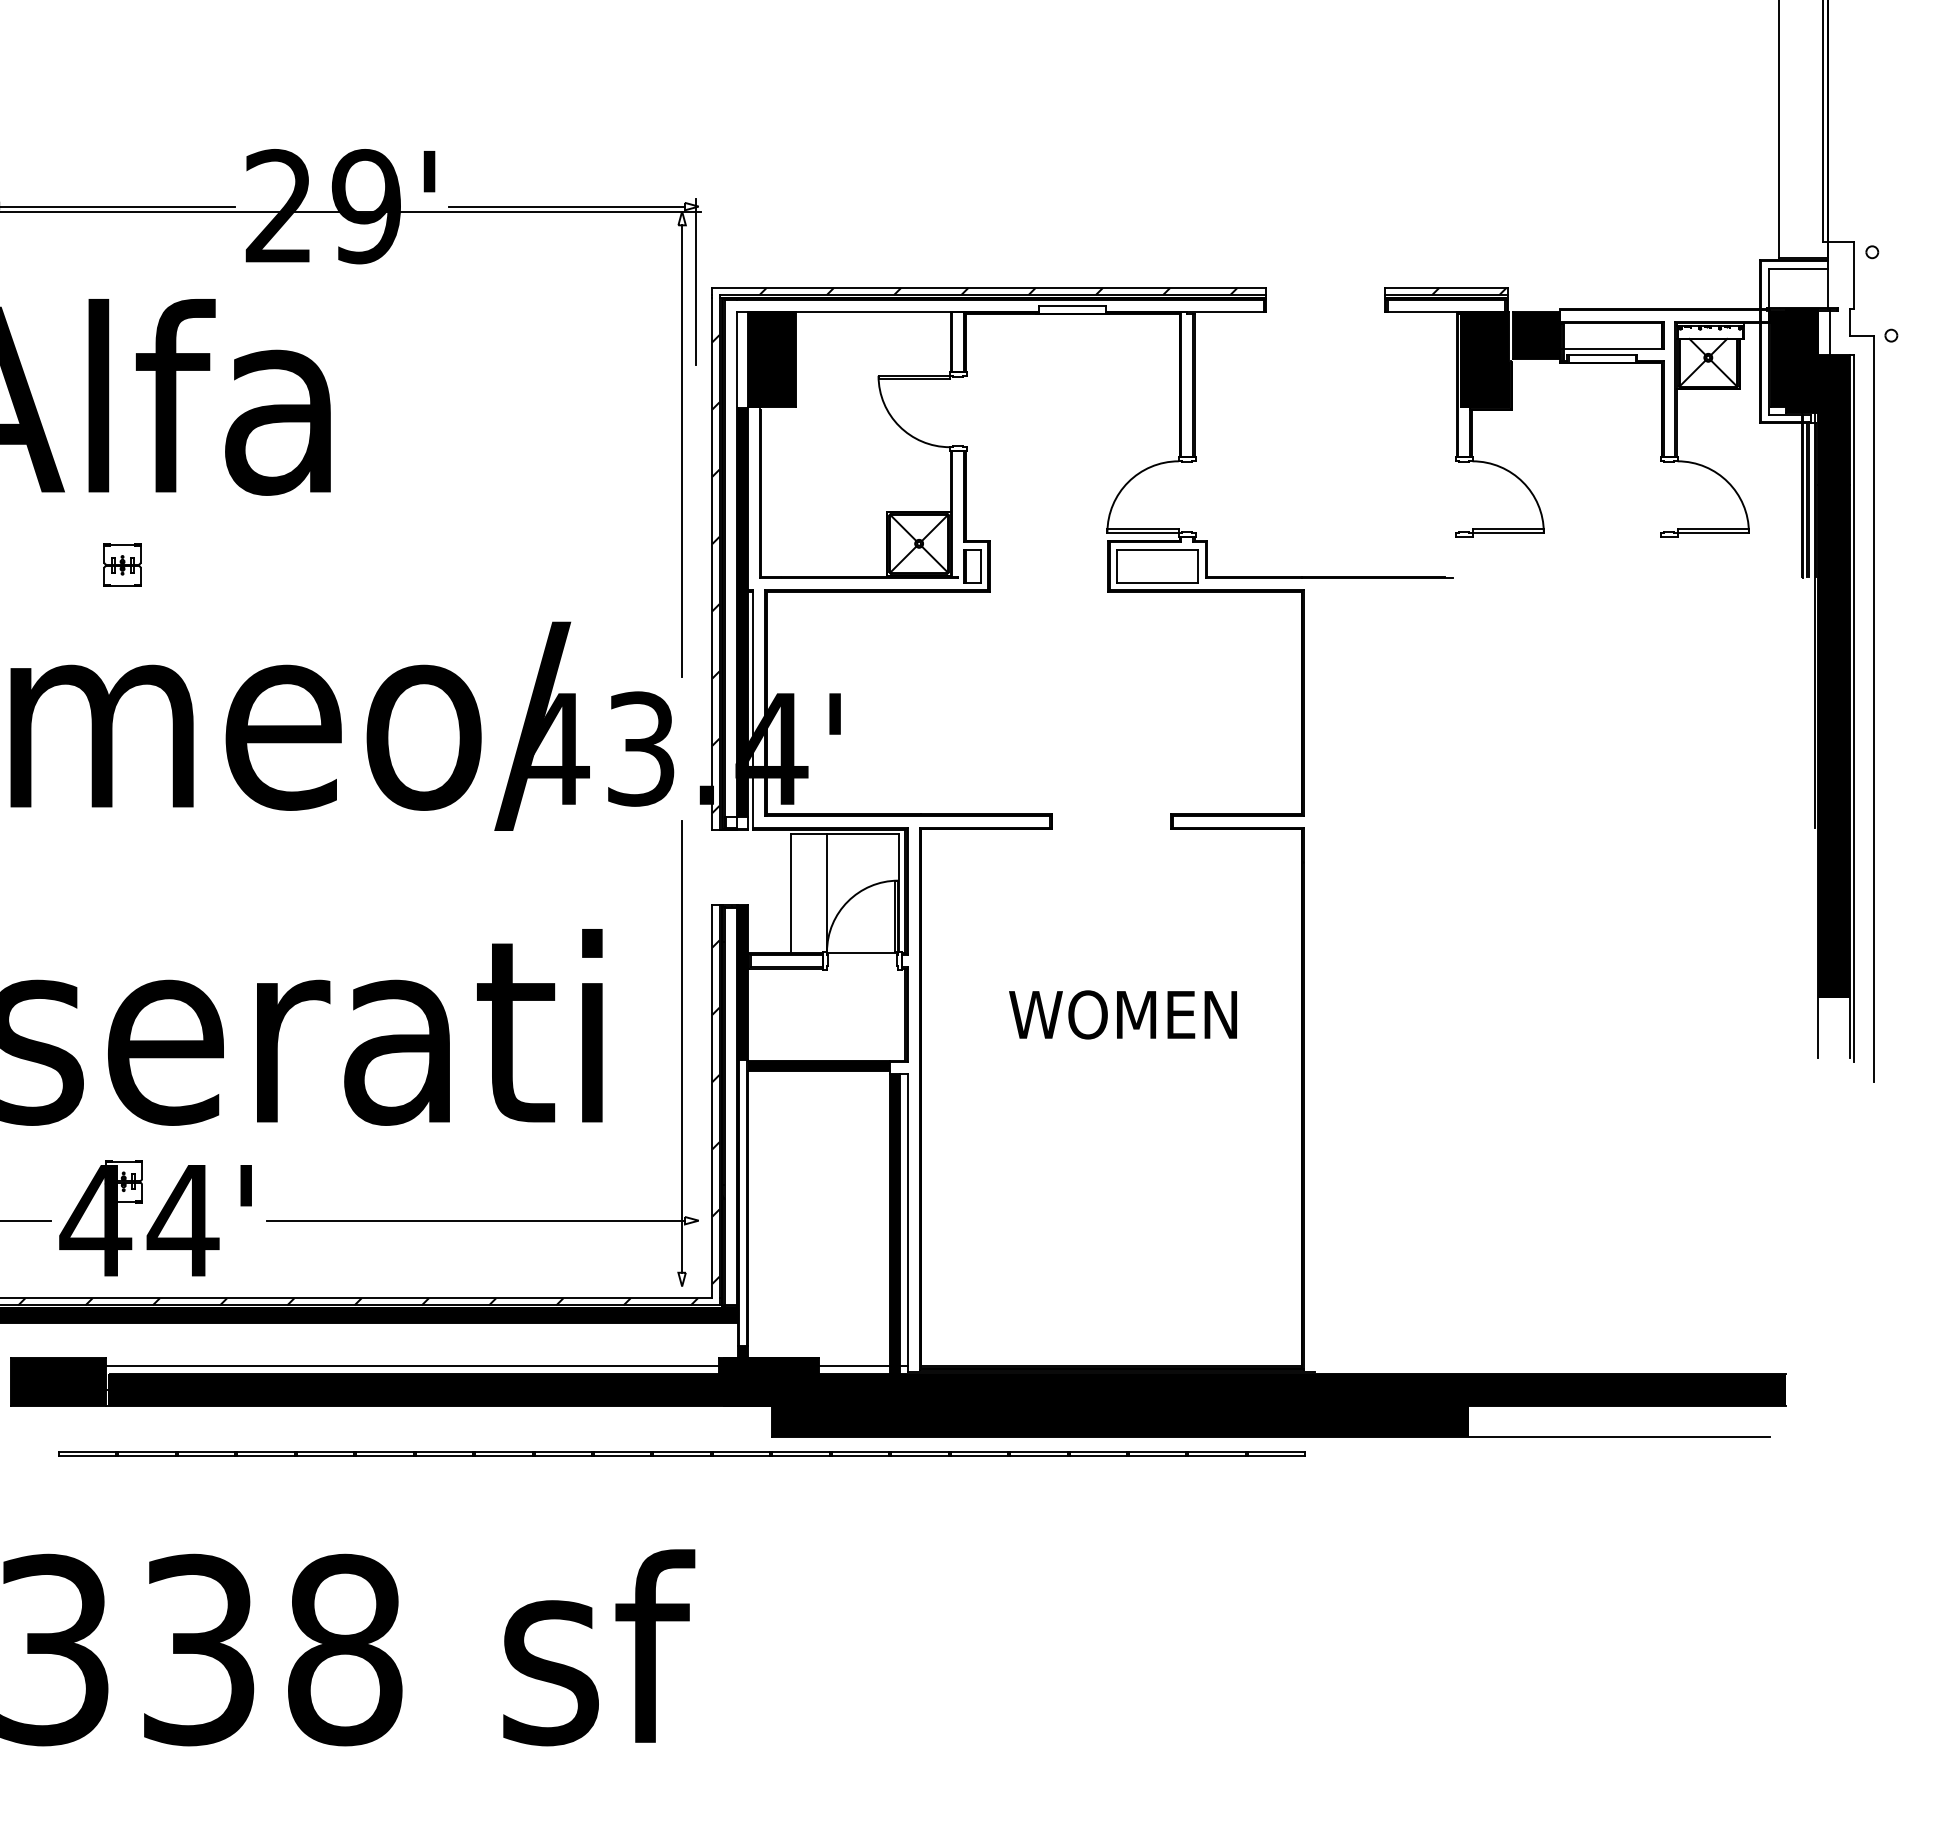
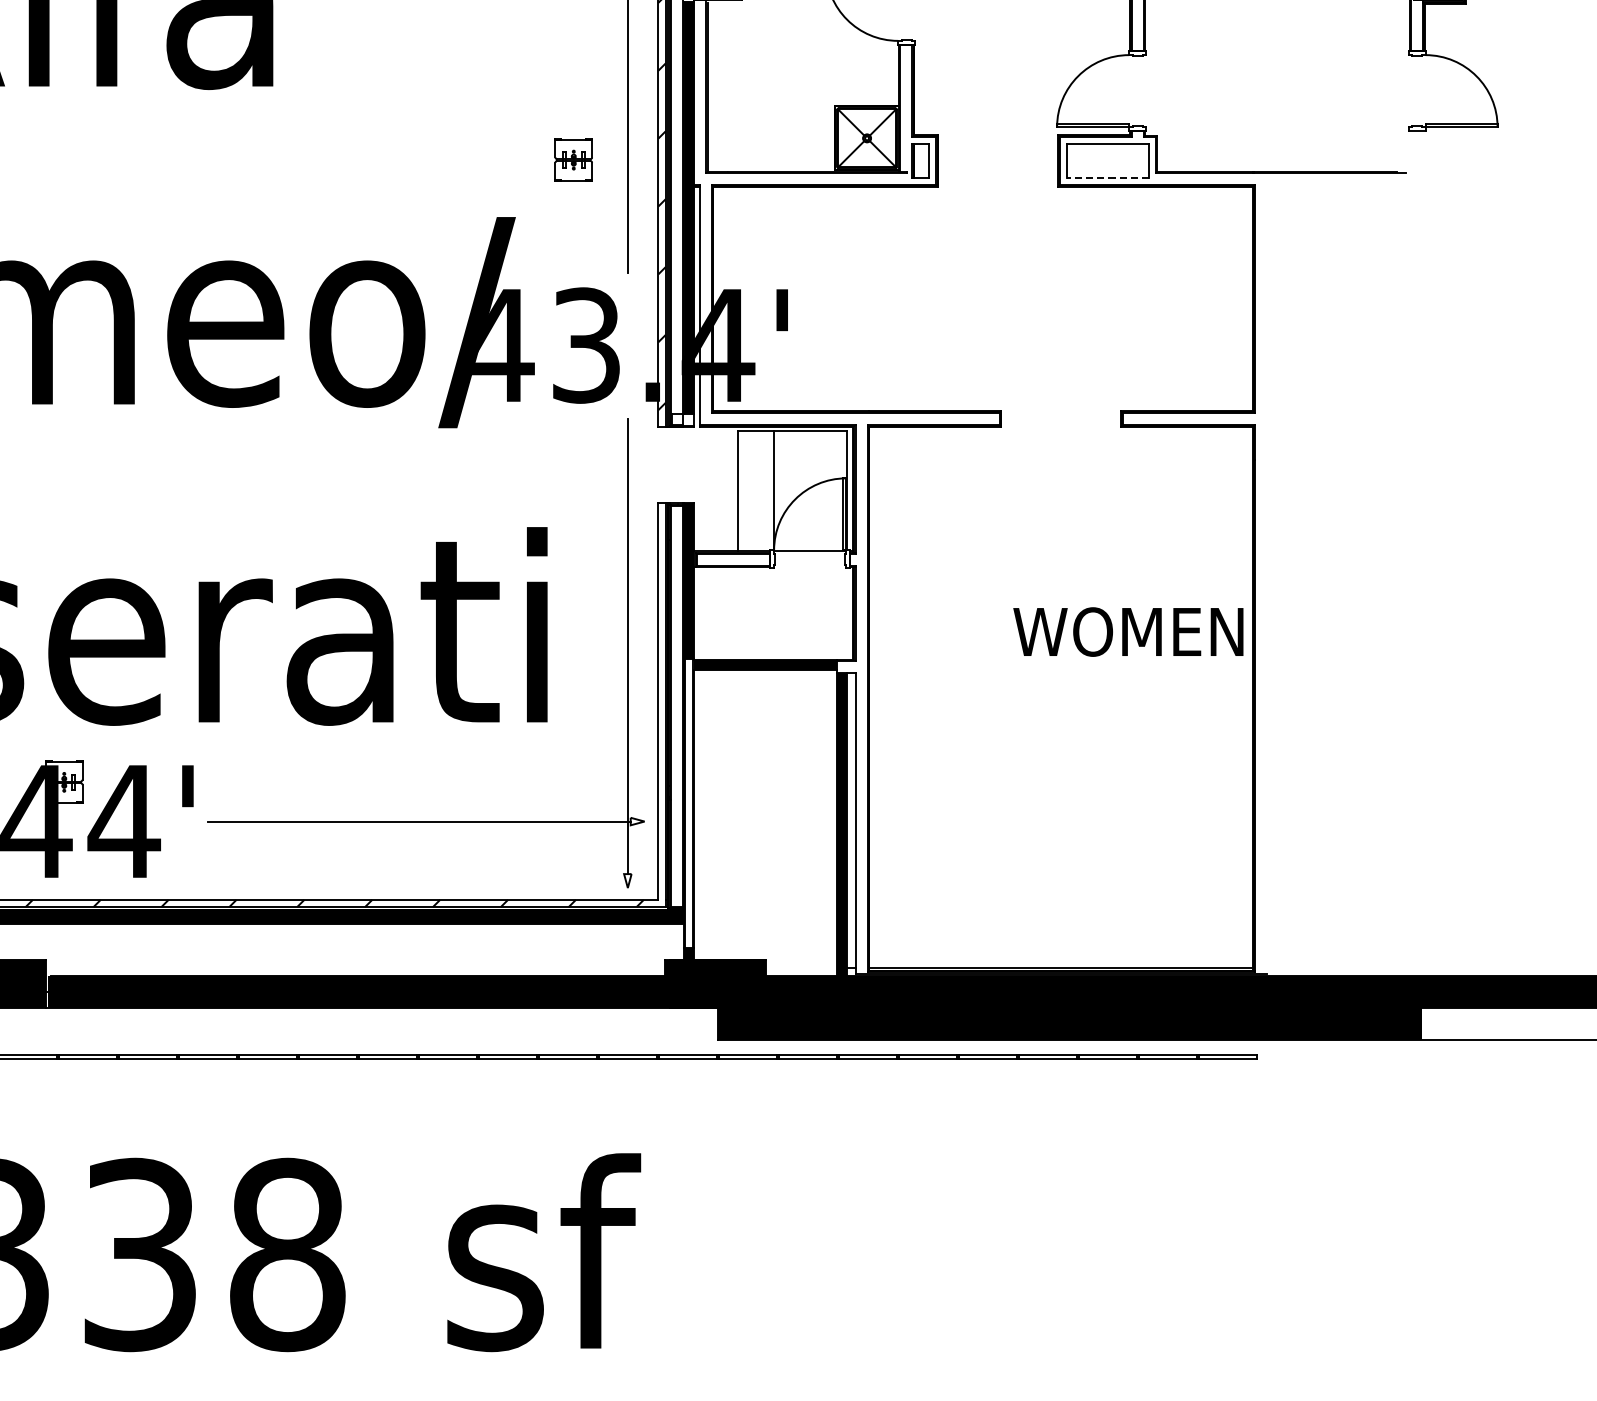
part: (122, 564) -> (573, 159), moved
line: (1157, 582) -> (1107, 177), solid -> dashed
text: (1122, 1014) -> (1127, 631), moved
hatch: (715, 1111) -> (661, 711), removed
line: (411, 1365) -> (354, 967), removed
line: (854, 1365) -> (801, 967), removed

